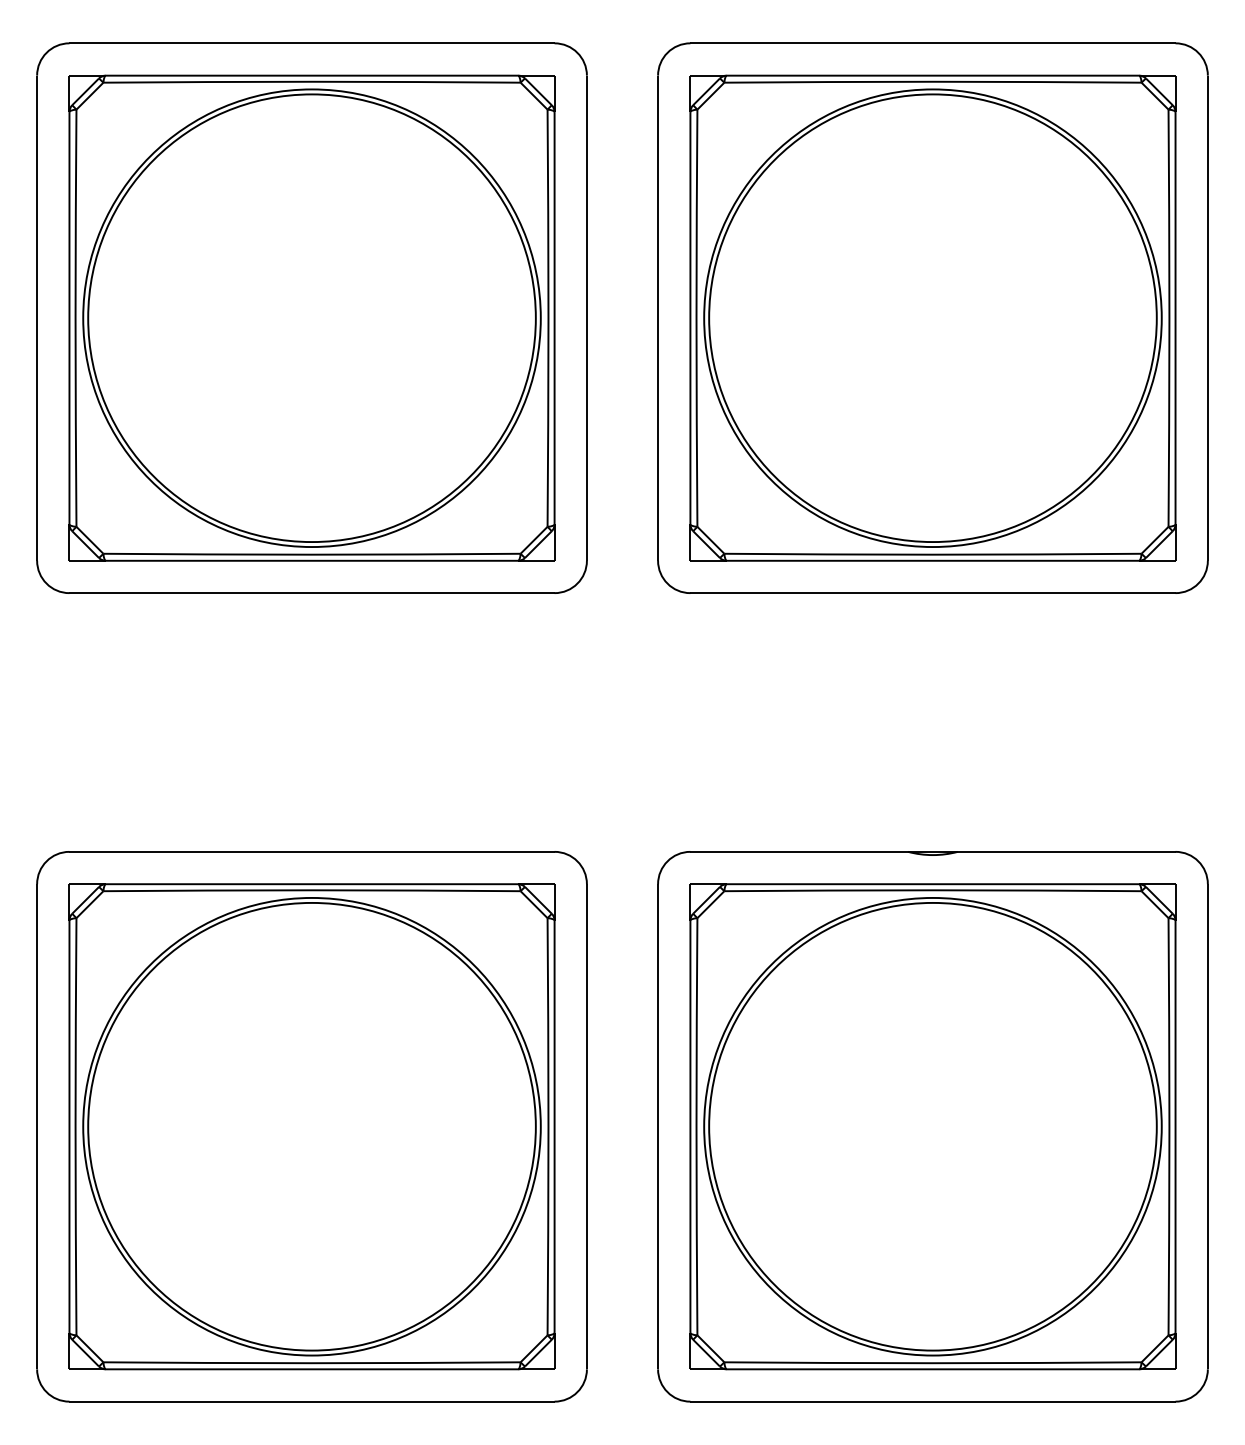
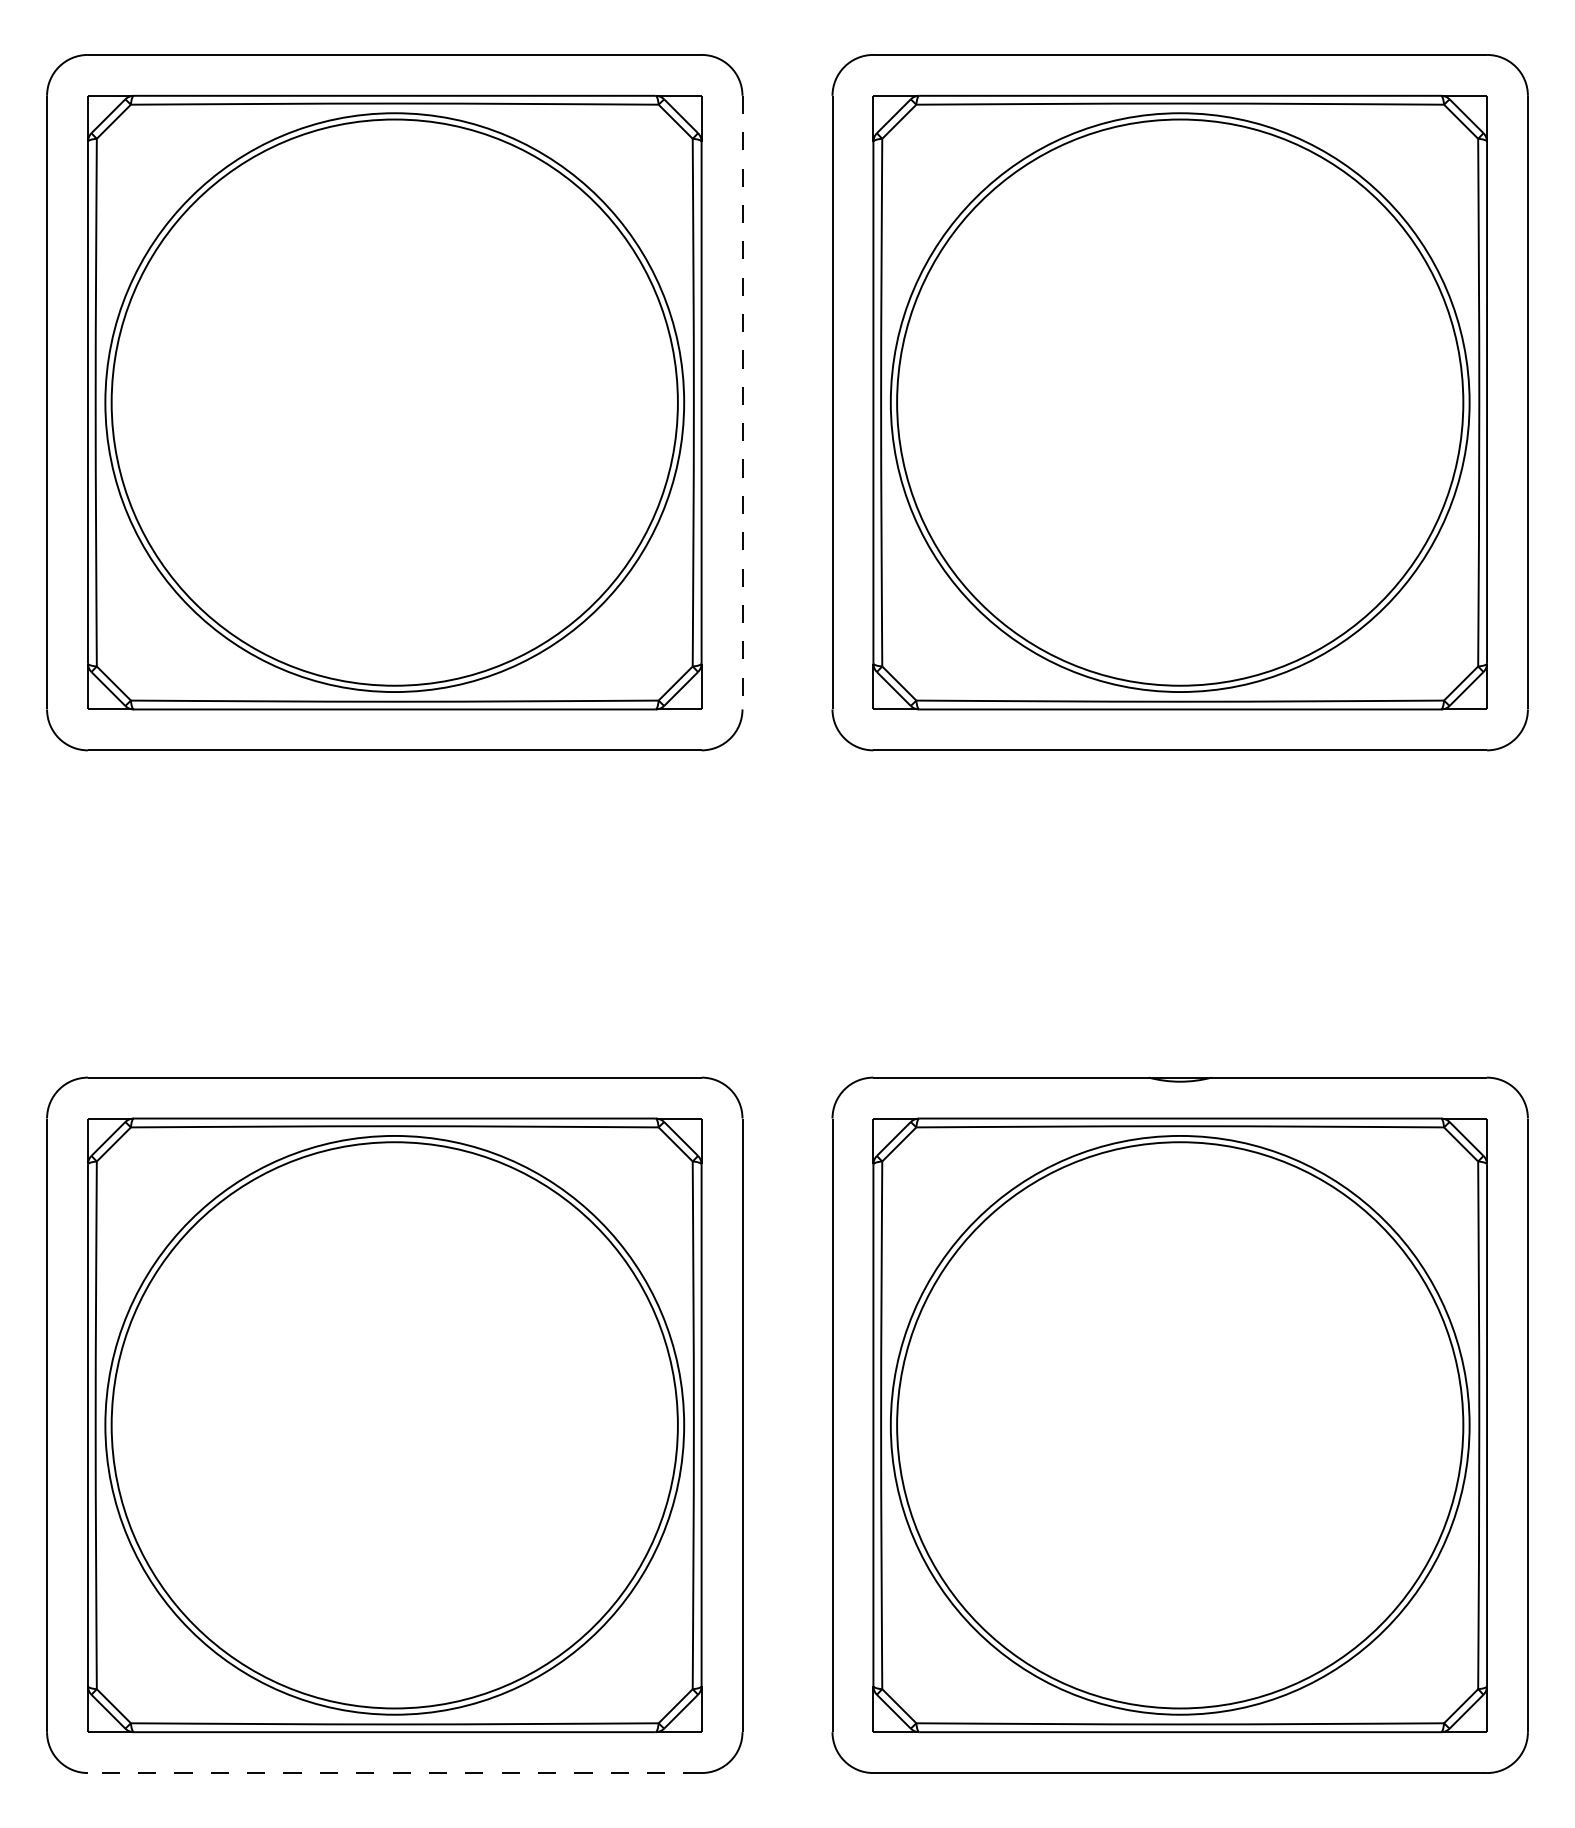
line: (586, 318) -> (741, 402), solid -> dashed
line: (312, 1401) -> (395, 1772), solid -> dashed

